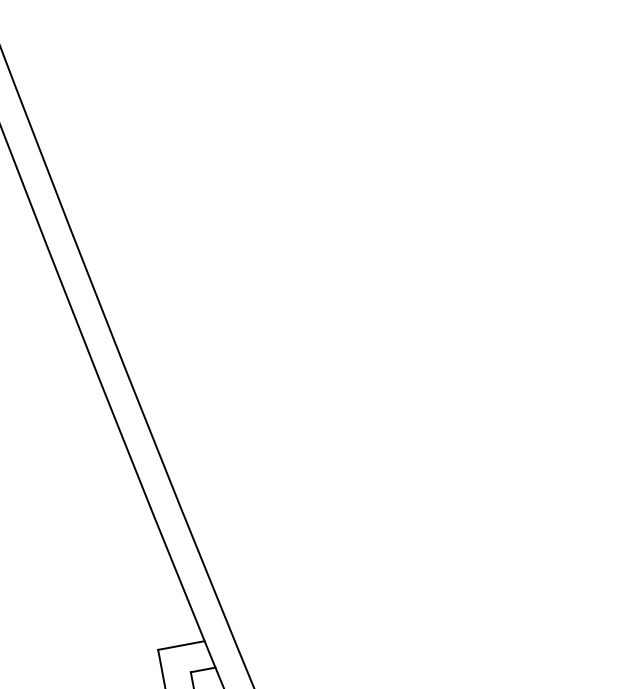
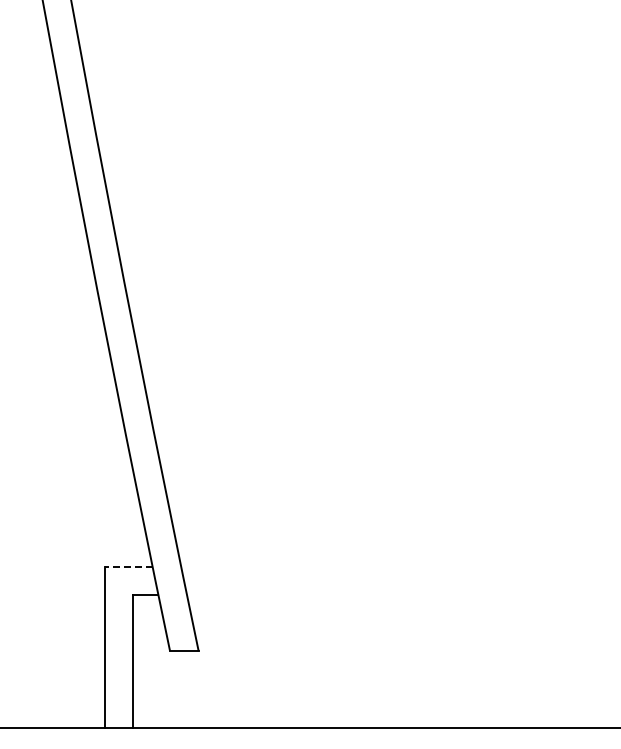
line: (180, 645) -> (128, 566), solid -> dashed

